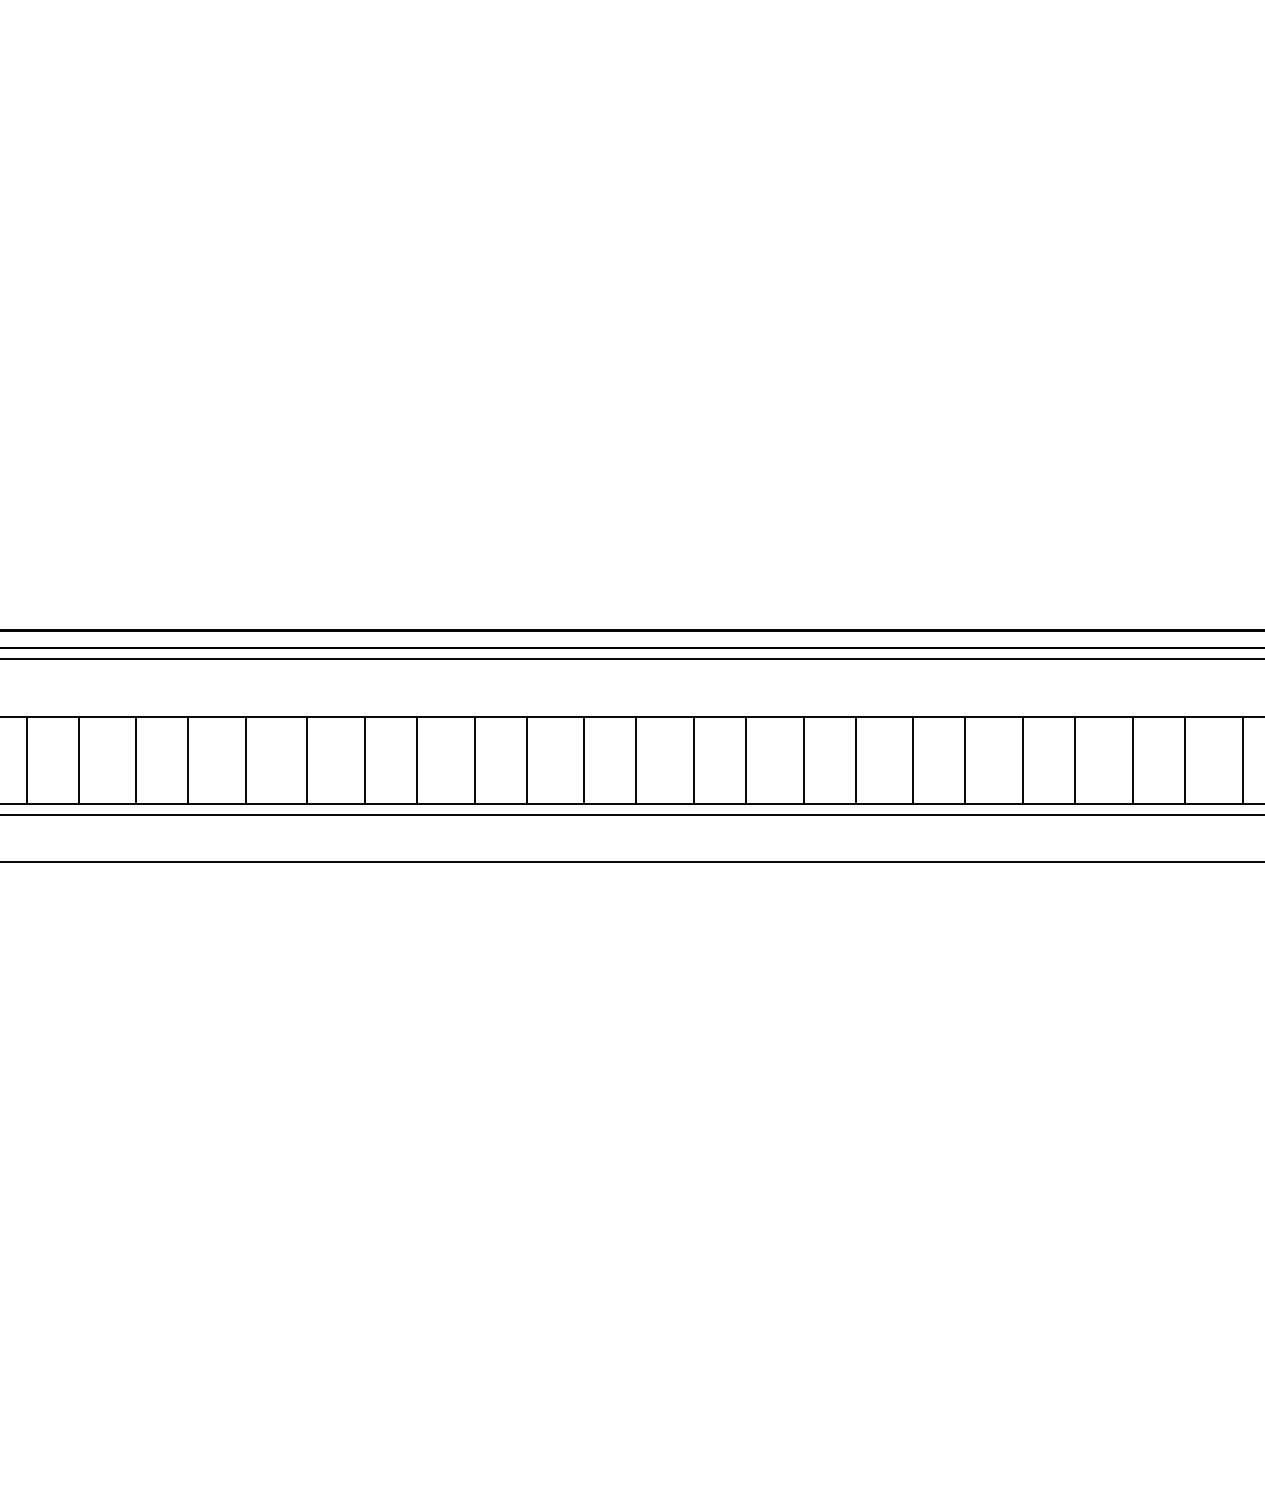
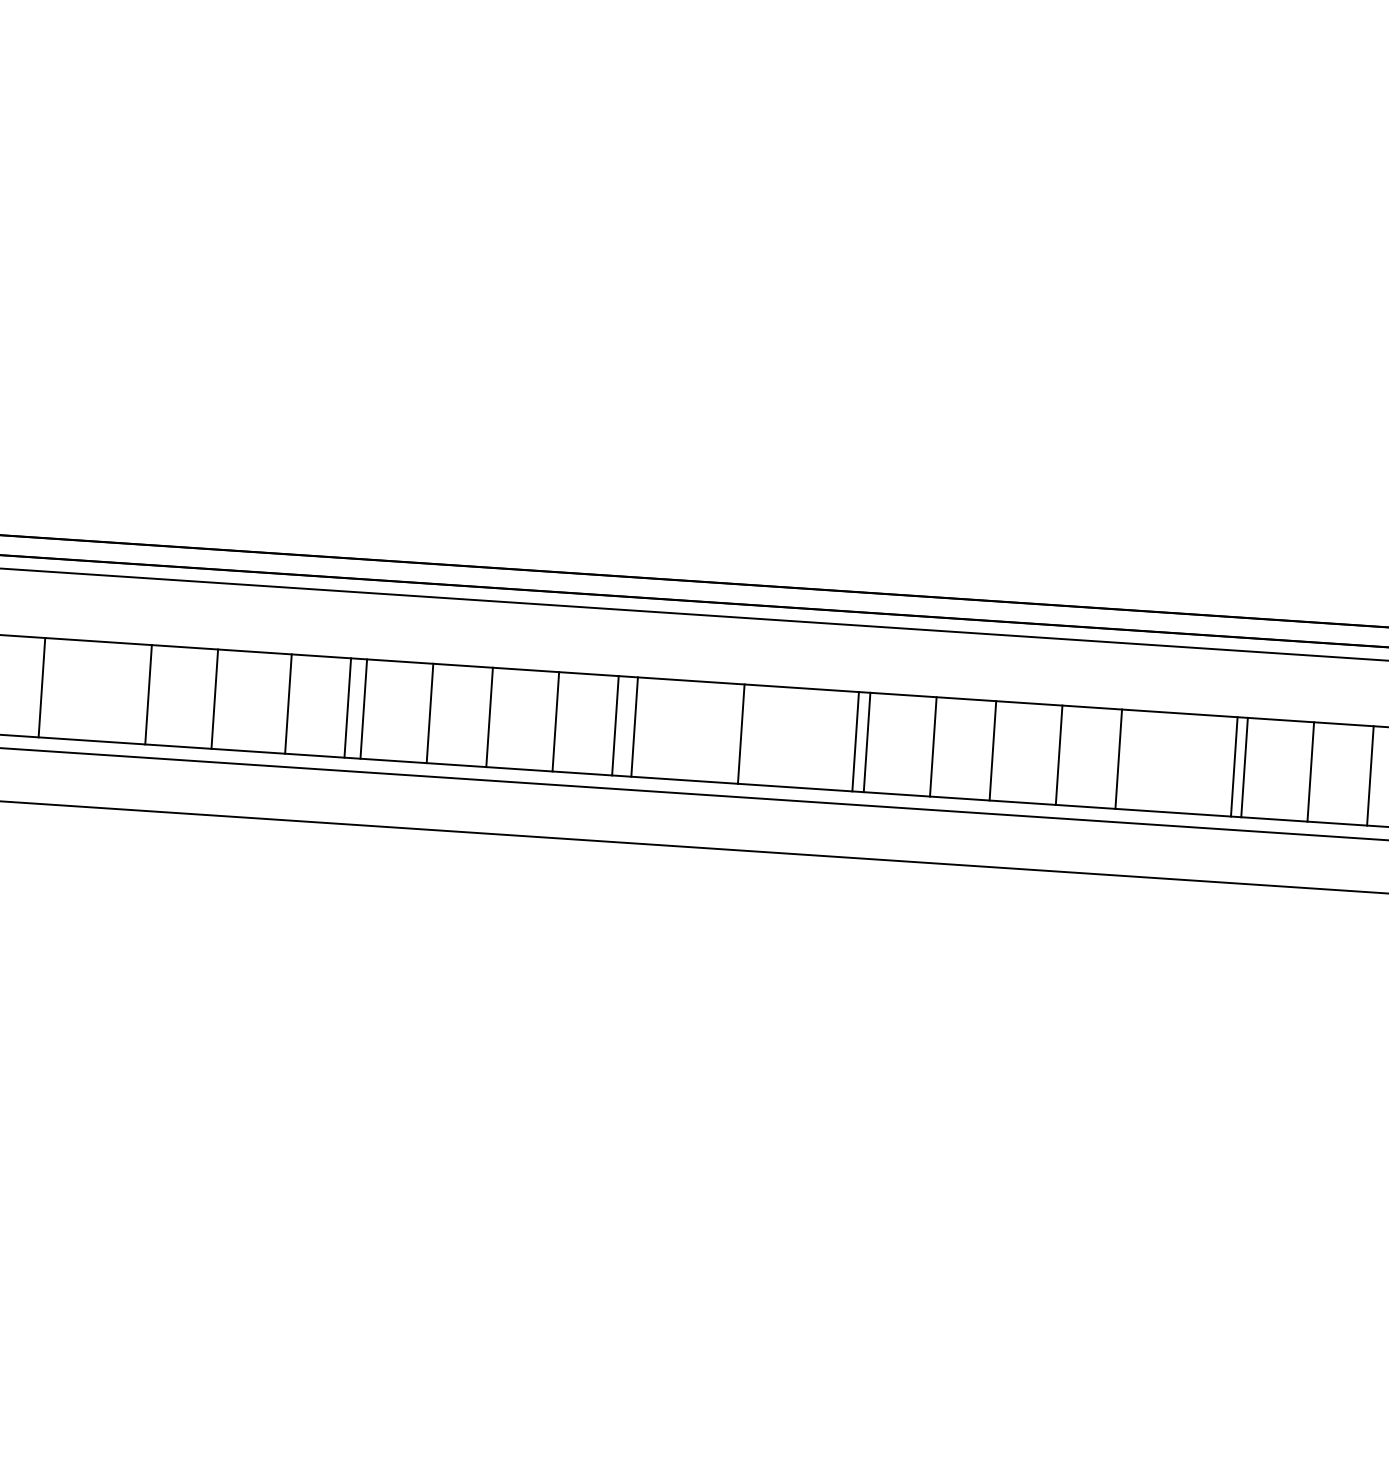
line: (188, 760) -> (148, 694), moved
line: (246, 760) -> (215, 699), moved
line: (307, 760) -> (288, 704), moved
line: (364, 760) -> (347, 707), moved
line: (694, 760) -> (635, 727), moved
line: (803, 760) -> (855, 741), moved
line: (1132, 760) -> (1233, 766), moved

